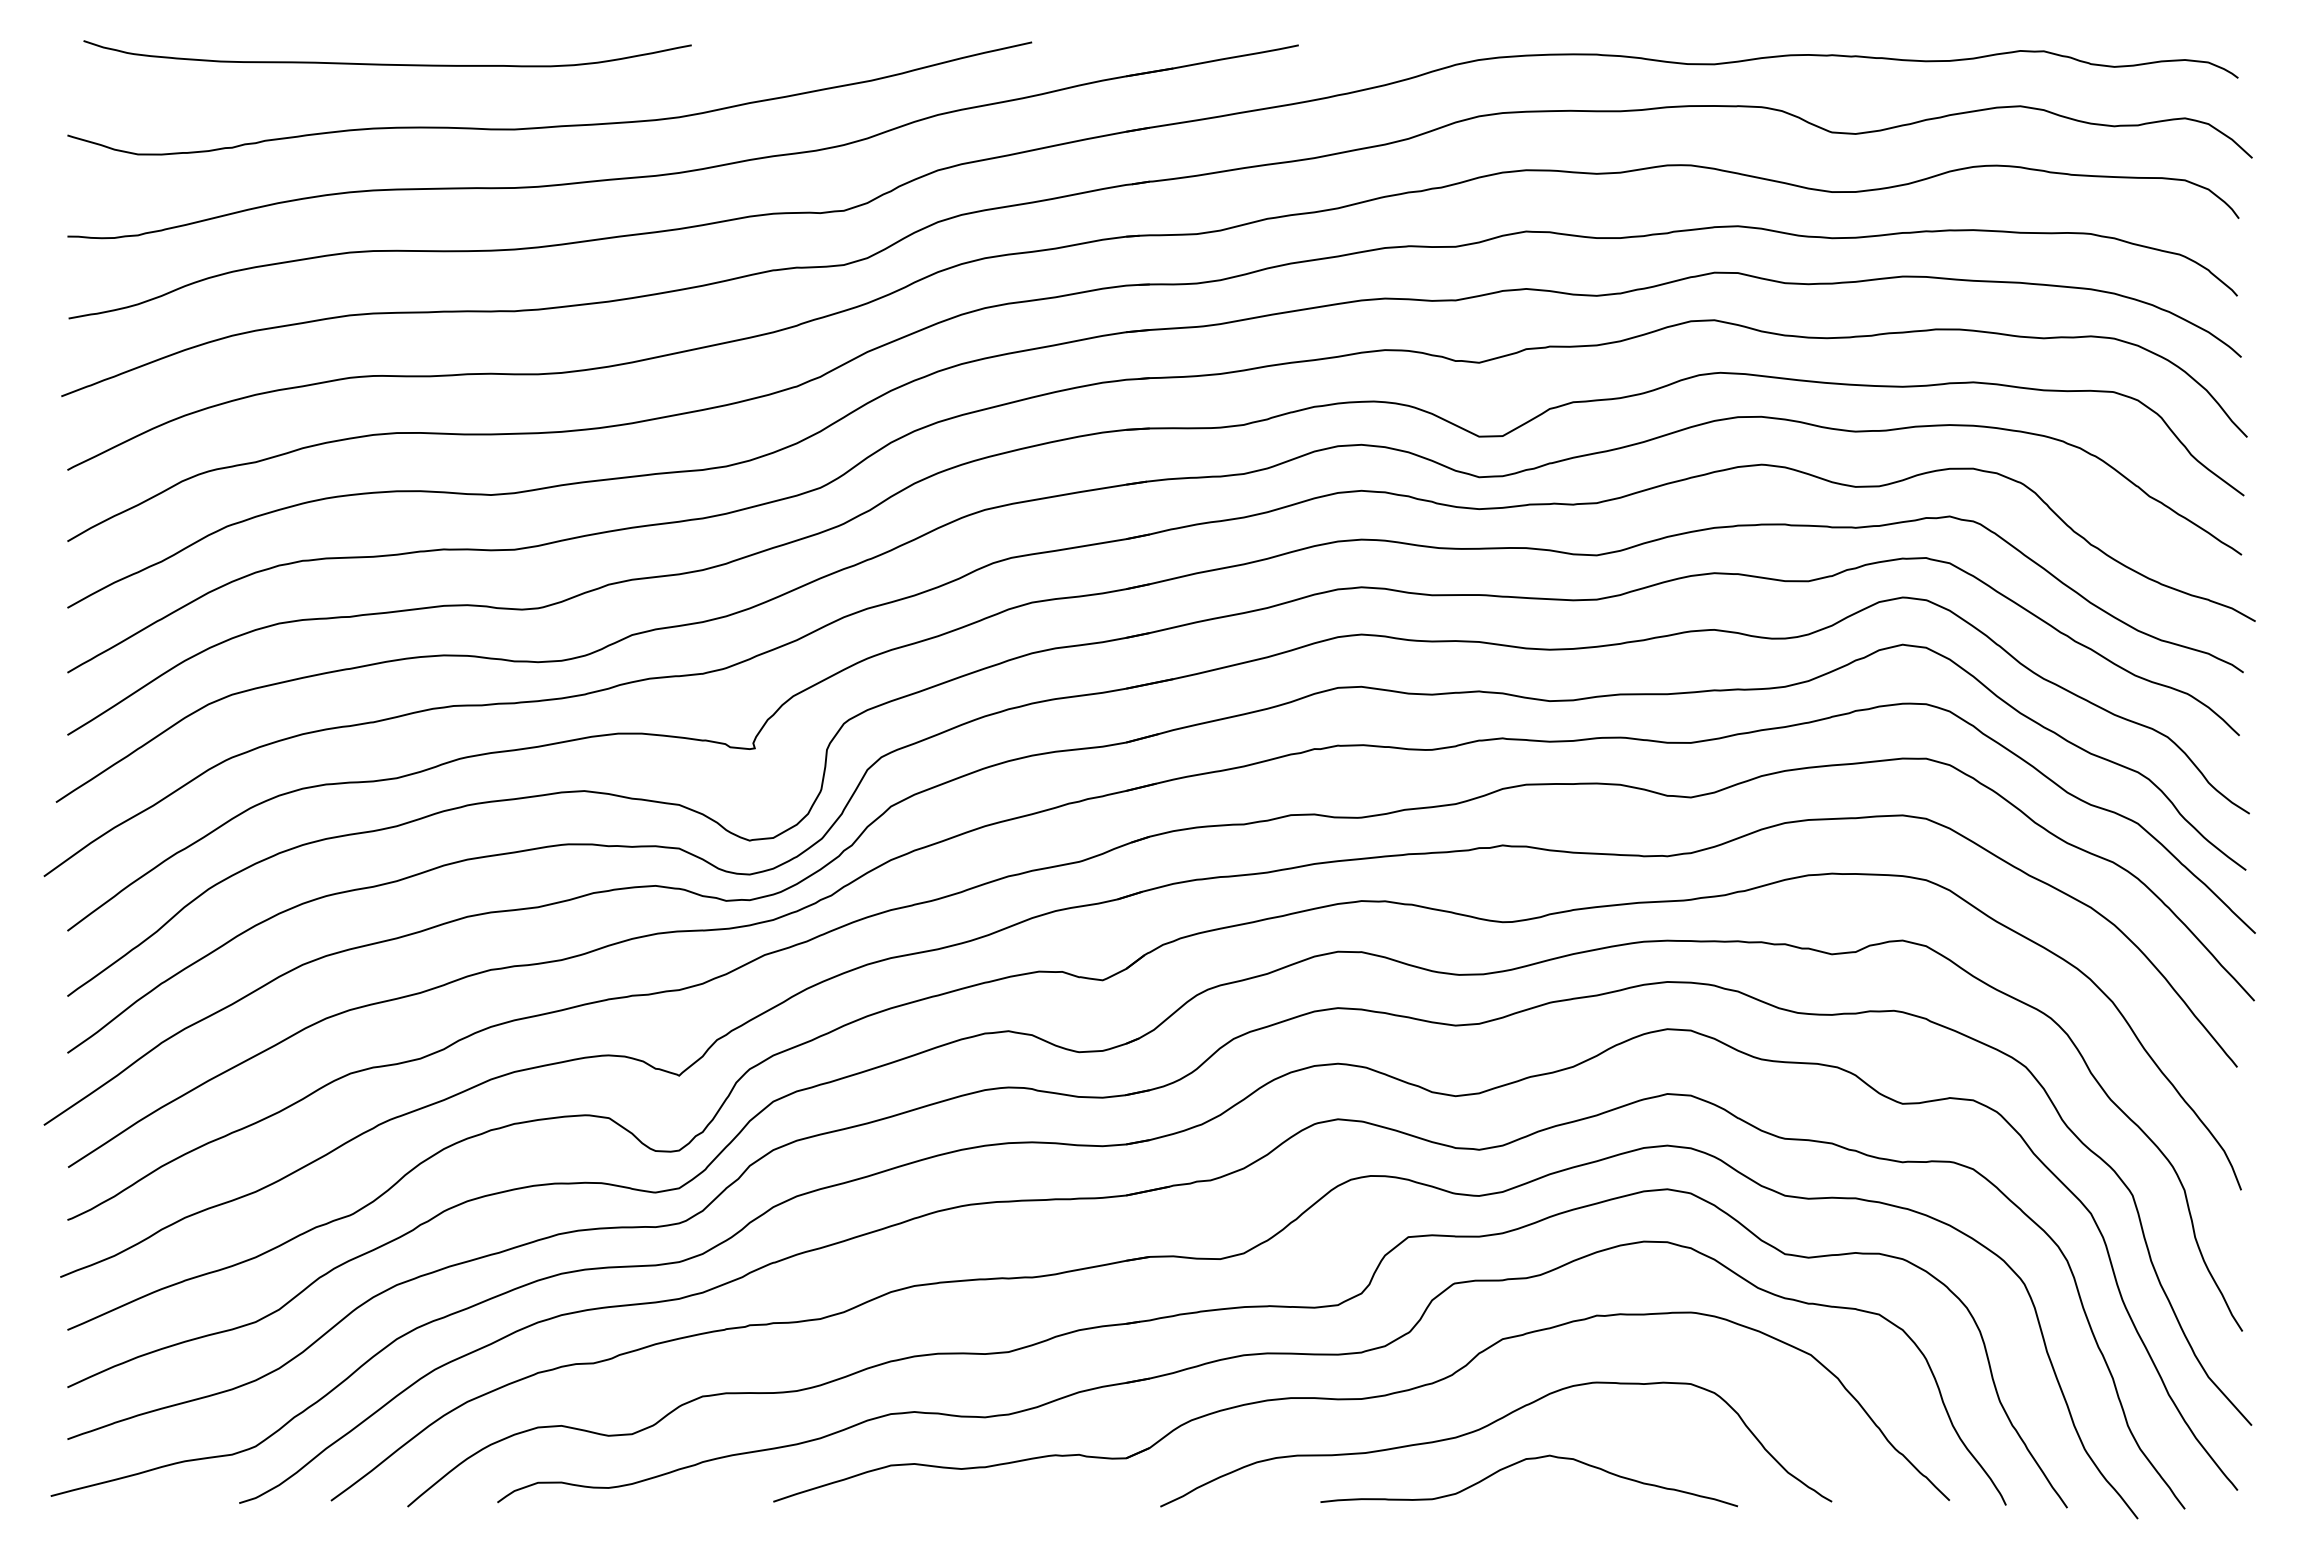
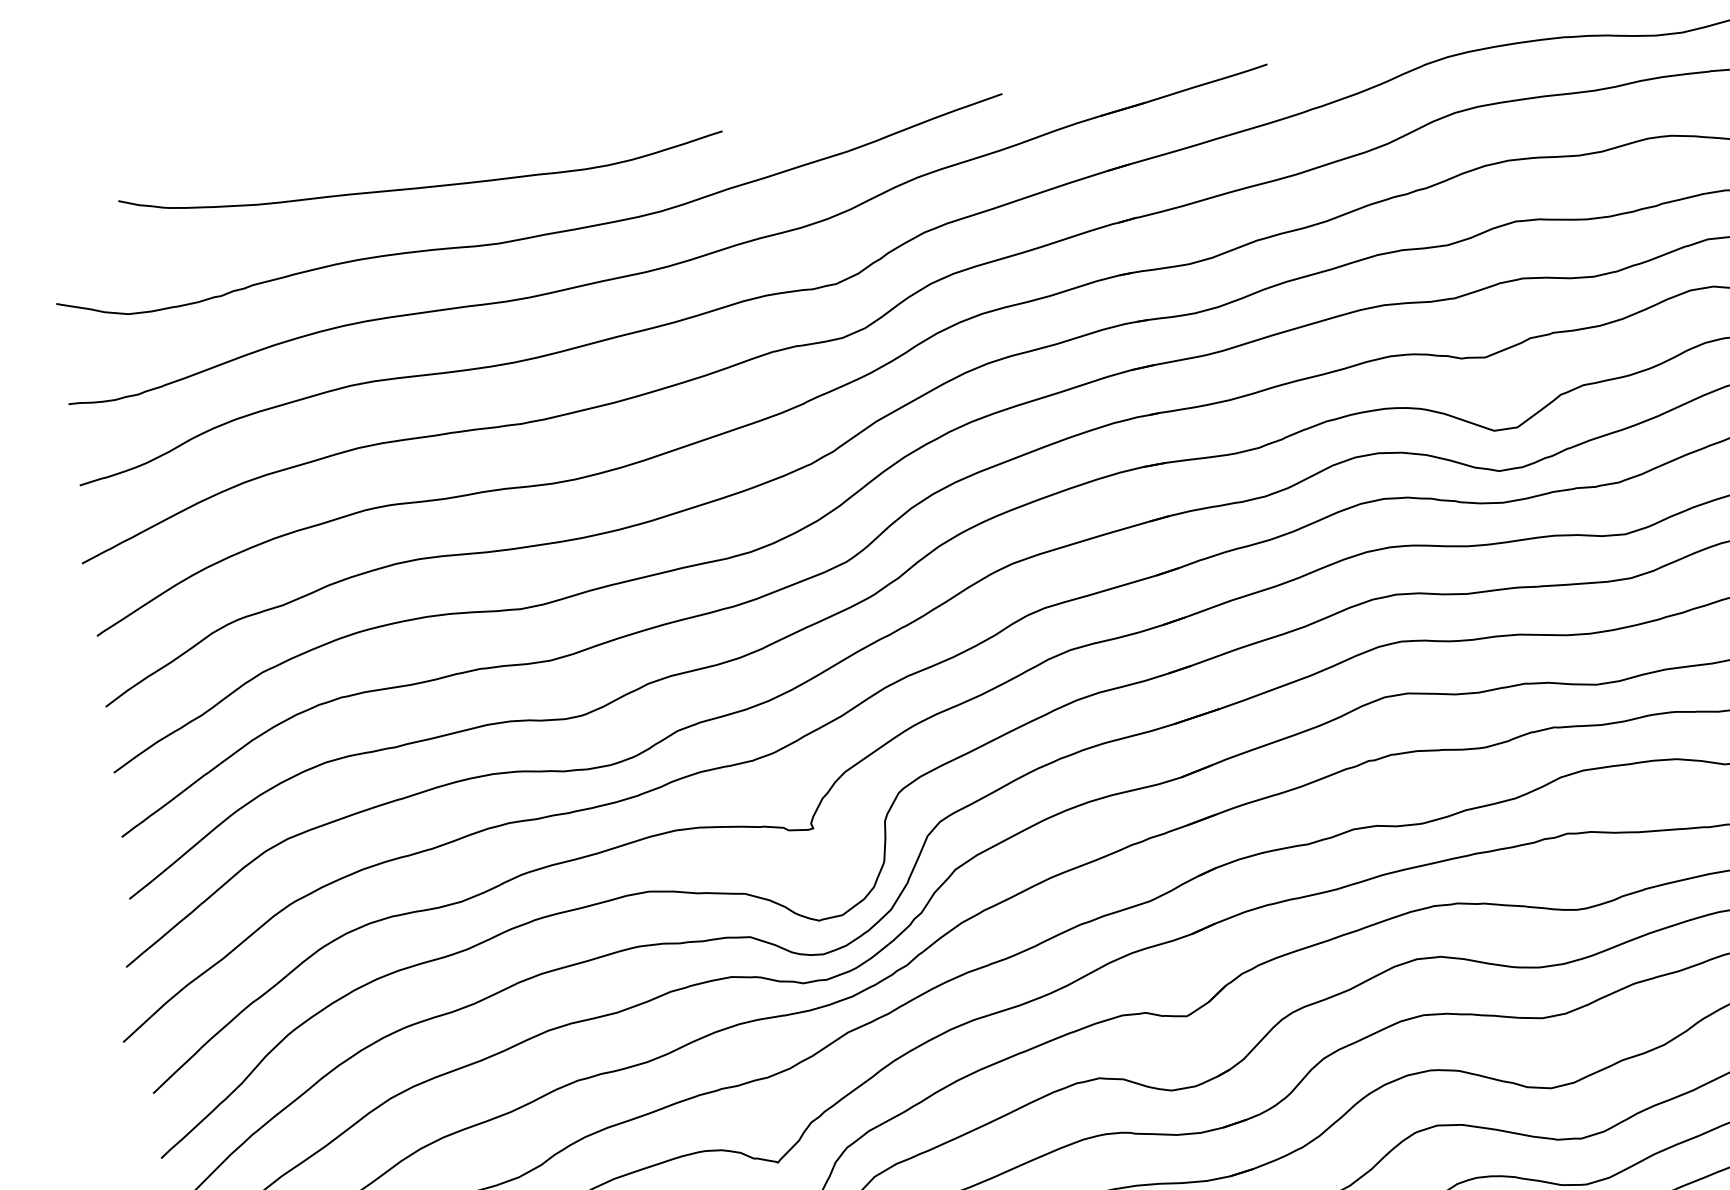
curve: (387, 63) -> (422, 186), moved

